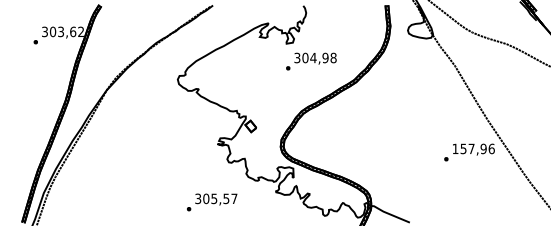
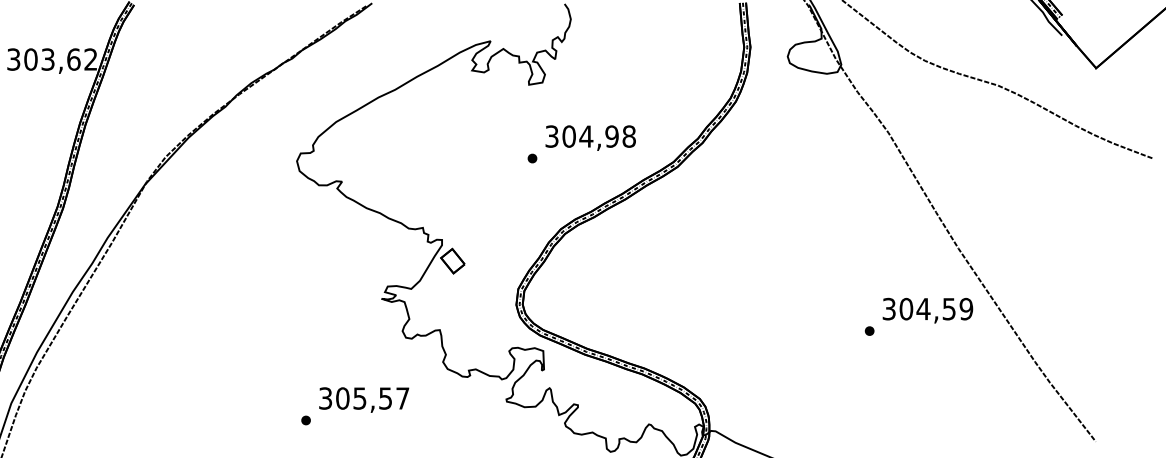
text: (311, 61) -> (582, 143), moved
text: (473, 148) -> (927, 308), 157,96 -> 304,59
text: (212, 202) -> (356, 406), moved

